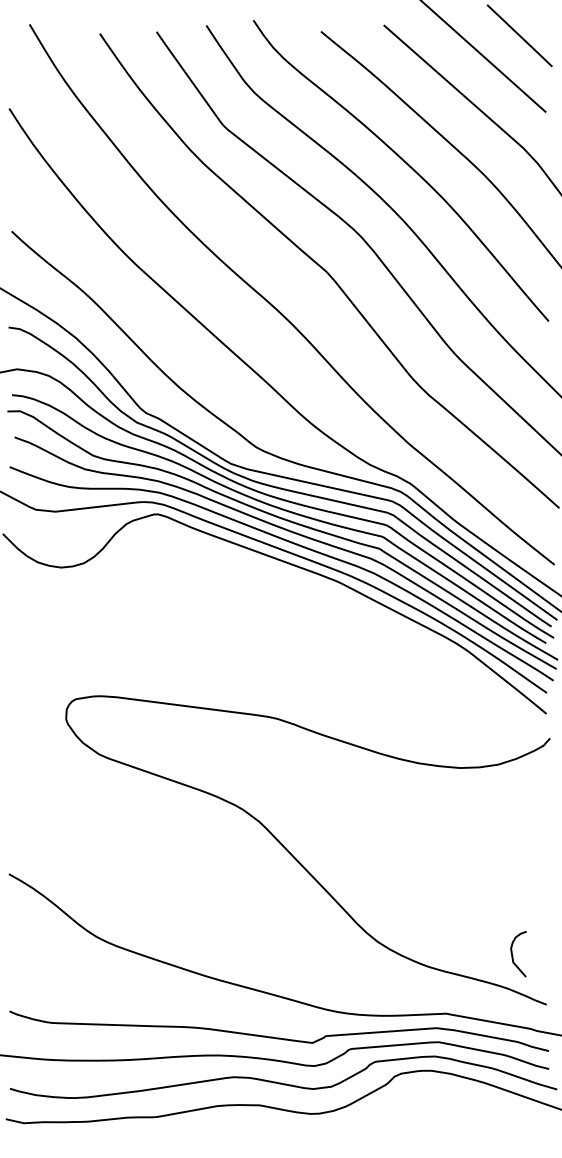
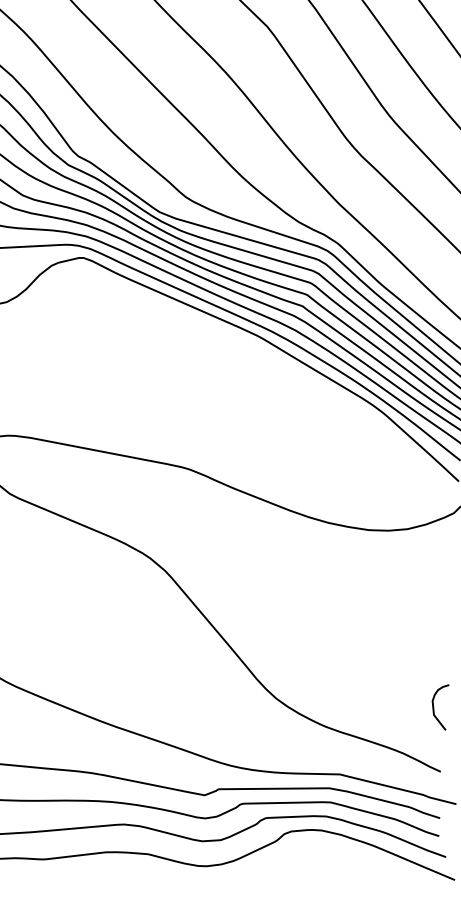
curve: (513, 955) -> (434, 708), moved

